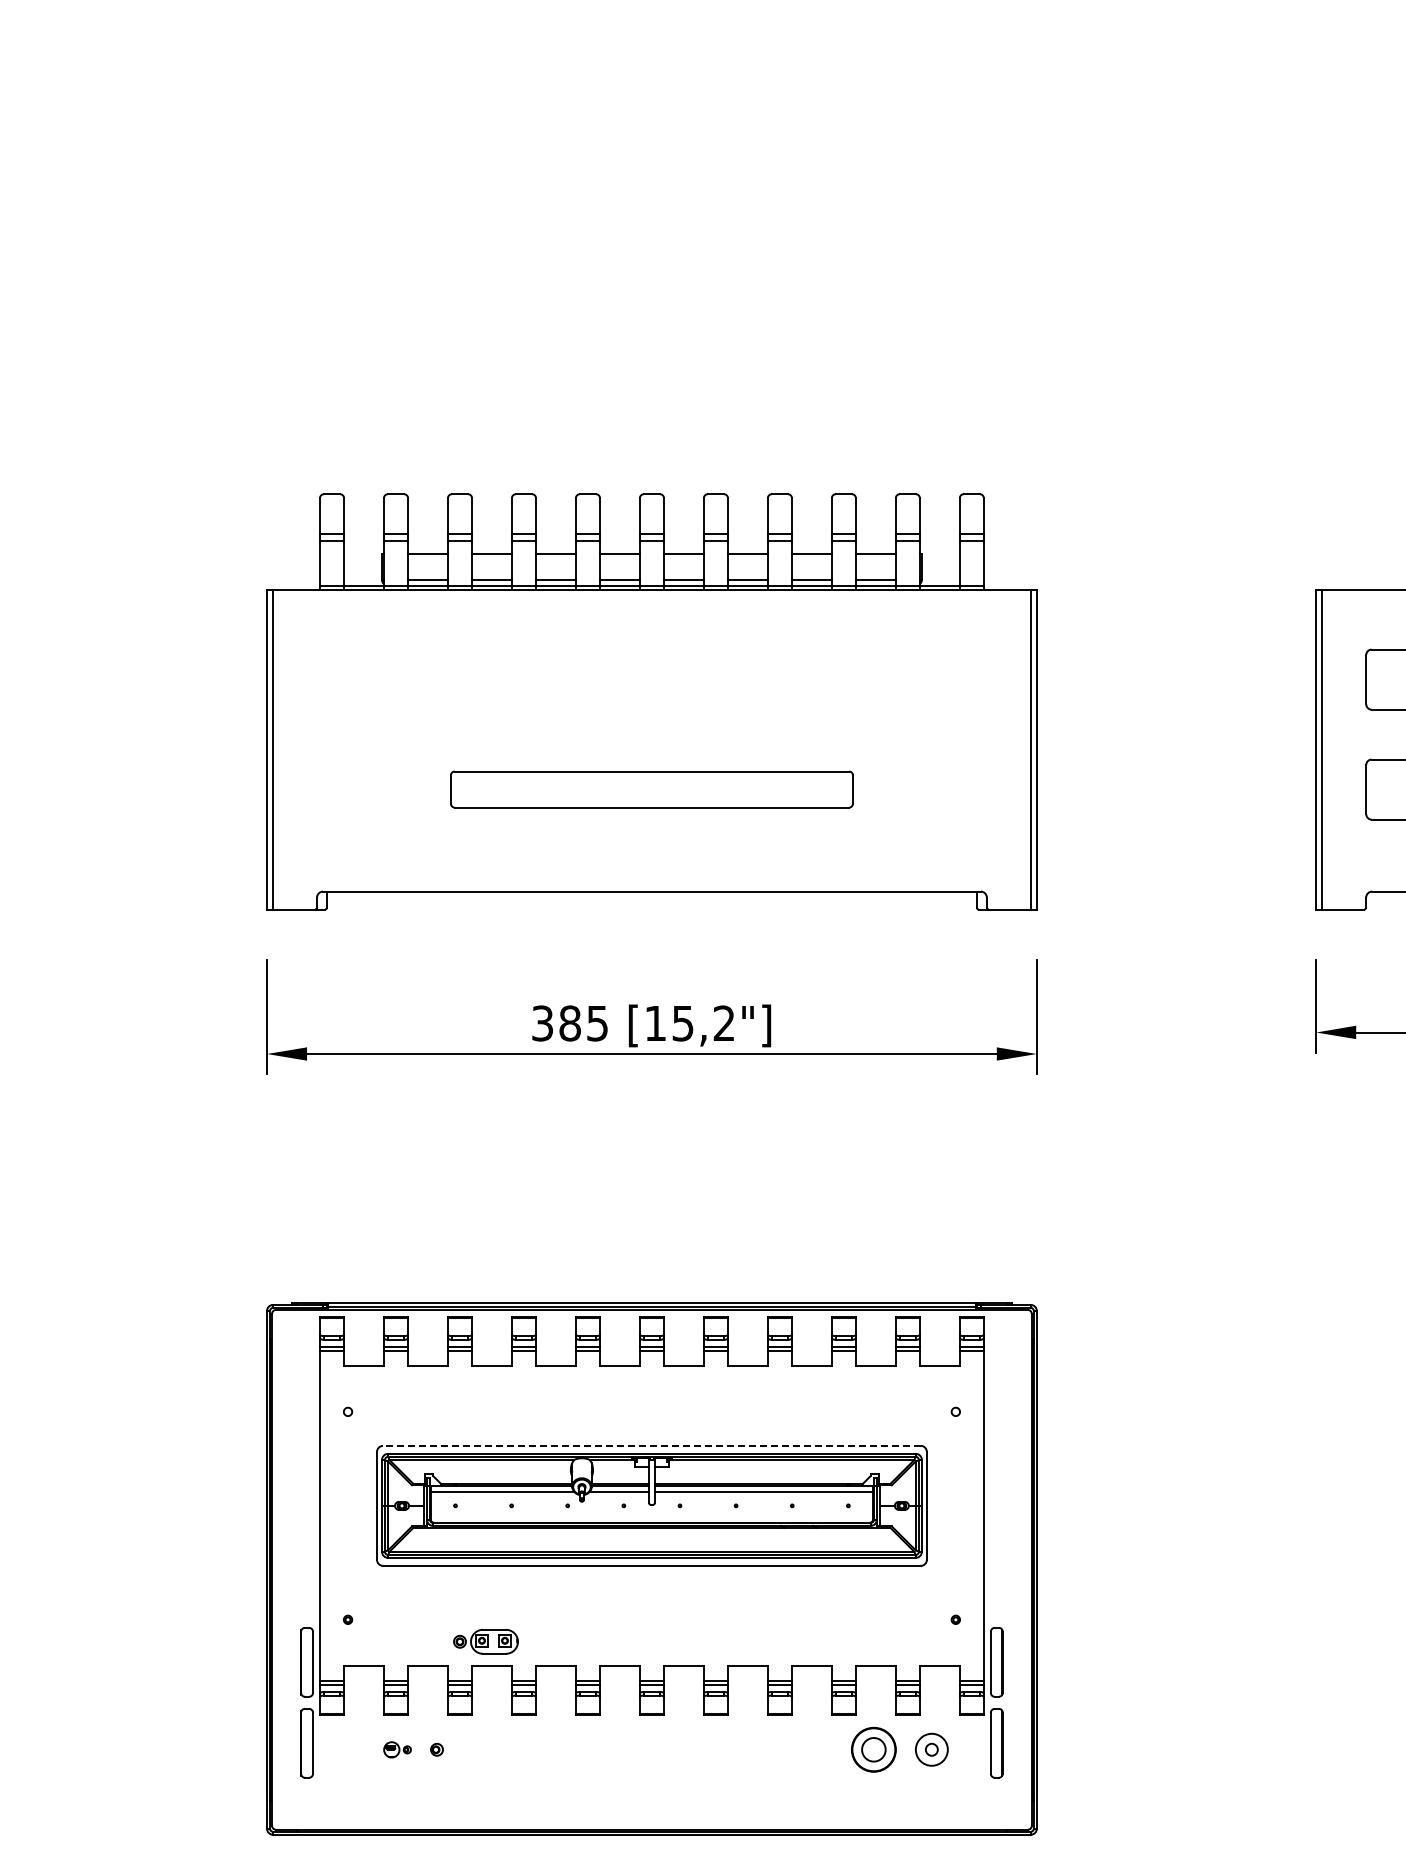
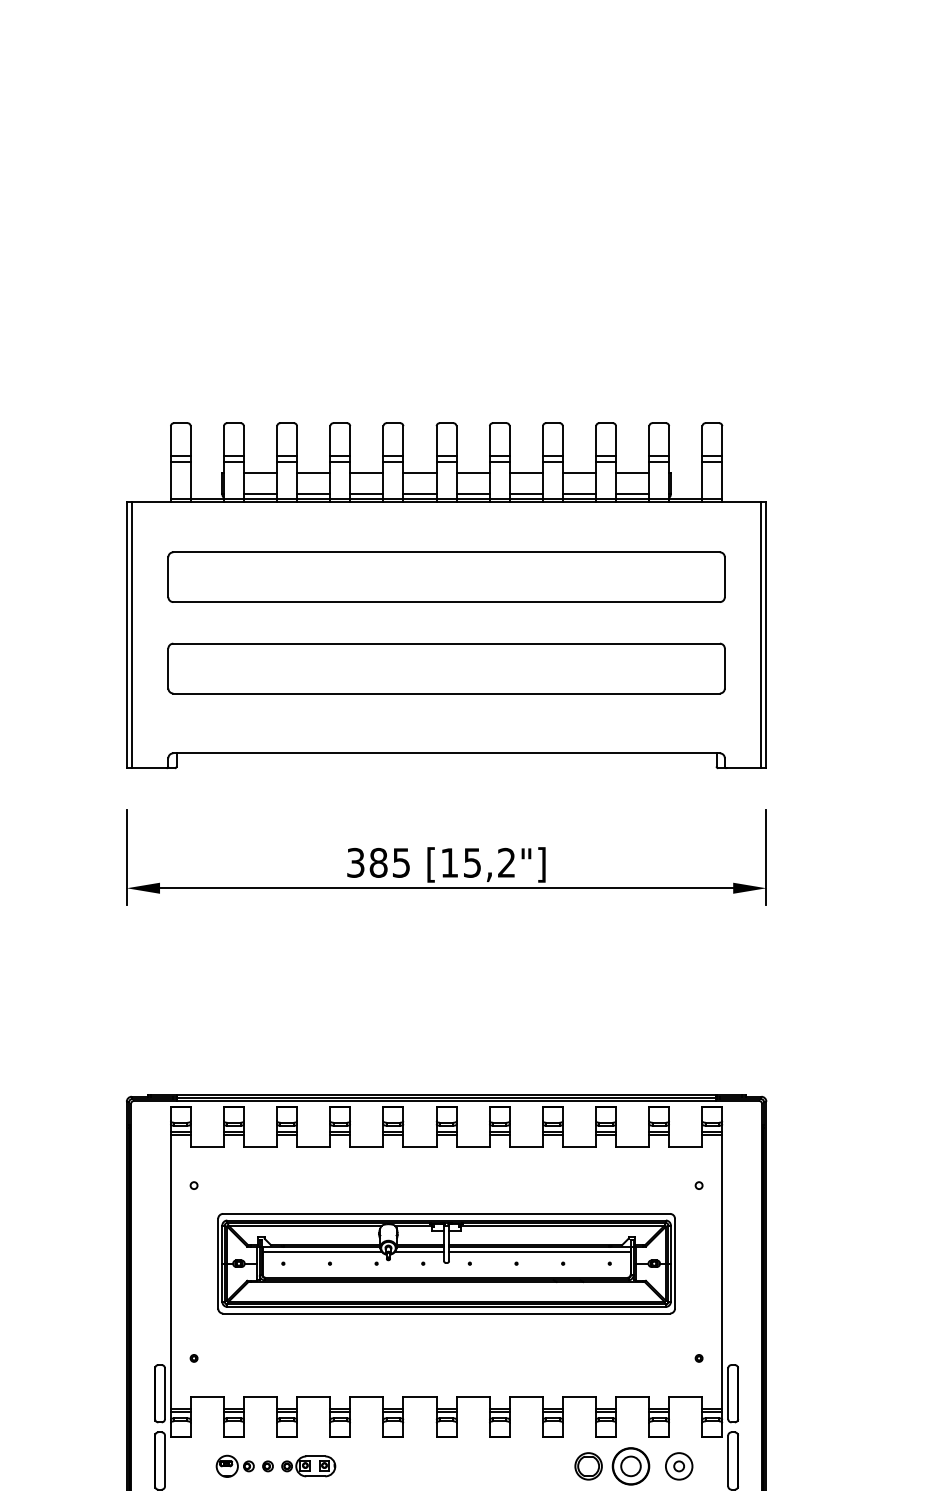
part: (651, 679) -> (446, 577), added
part: (651, 789) -> (446, 668), size x1.67
line: (651, 1445) -> (446, 1213), dashed -> solid
part: (485, 1641) -> (308, 1466), moved
part: (397, 1749) -> (235, 1466), size x1.67
part: (822, 1749) -> (588, 1466), added

